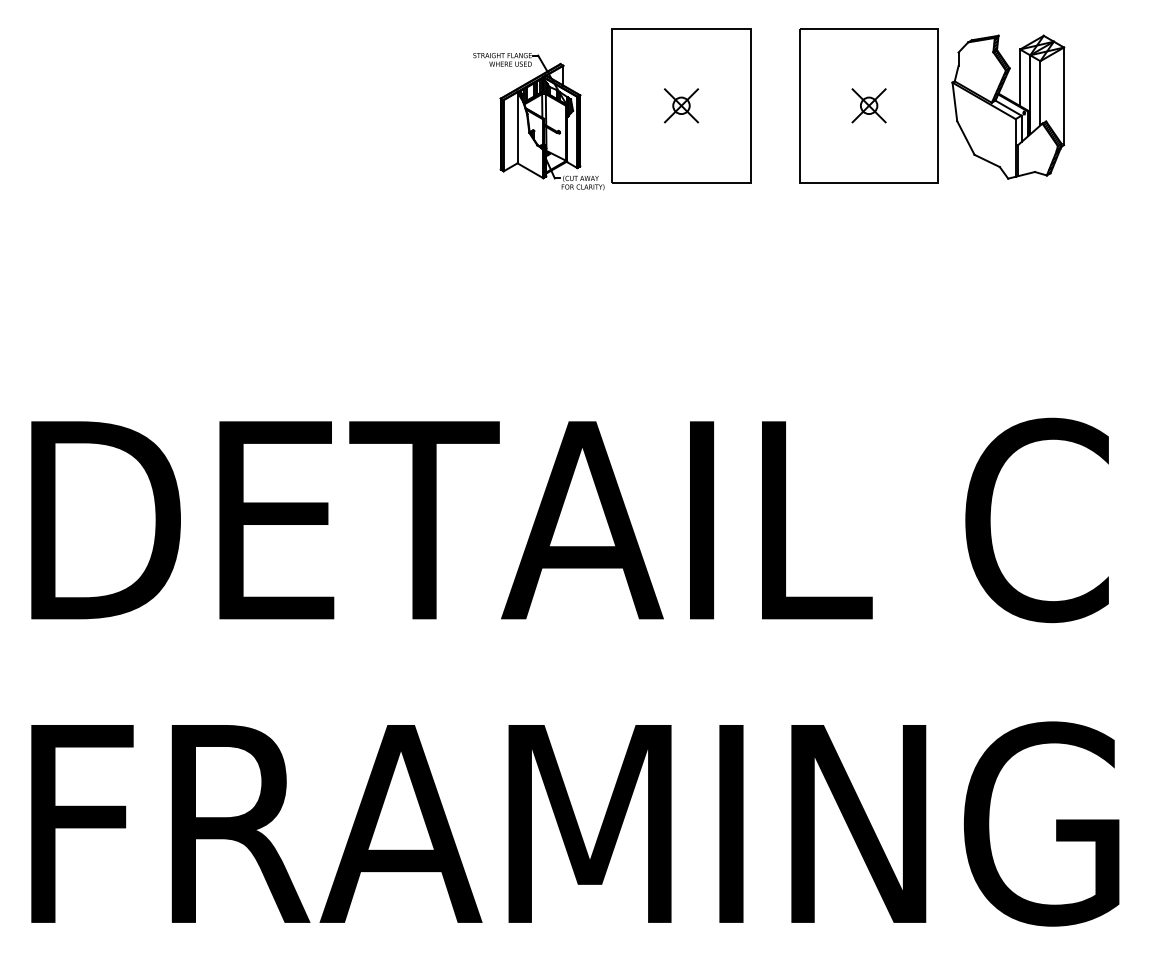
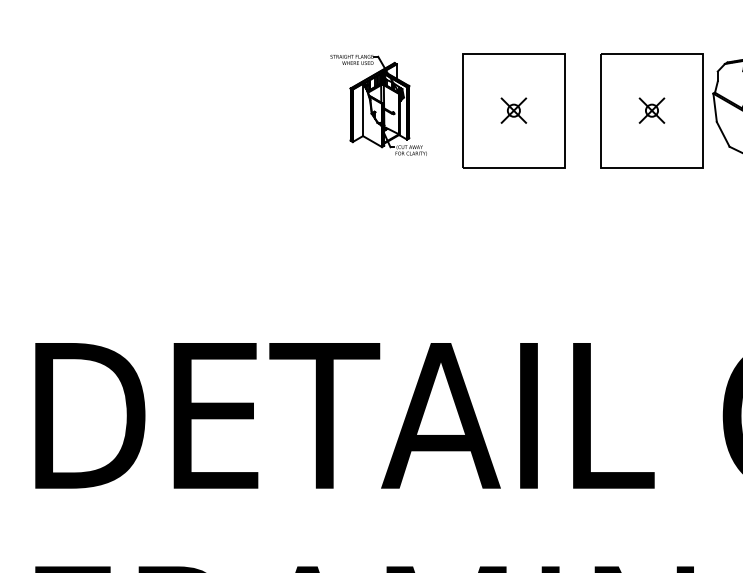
part: (538, 121) -> (378, 105), moved

